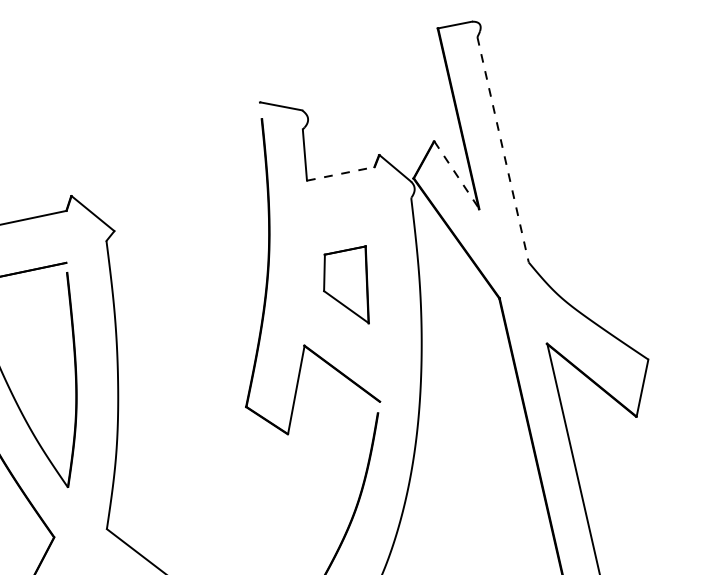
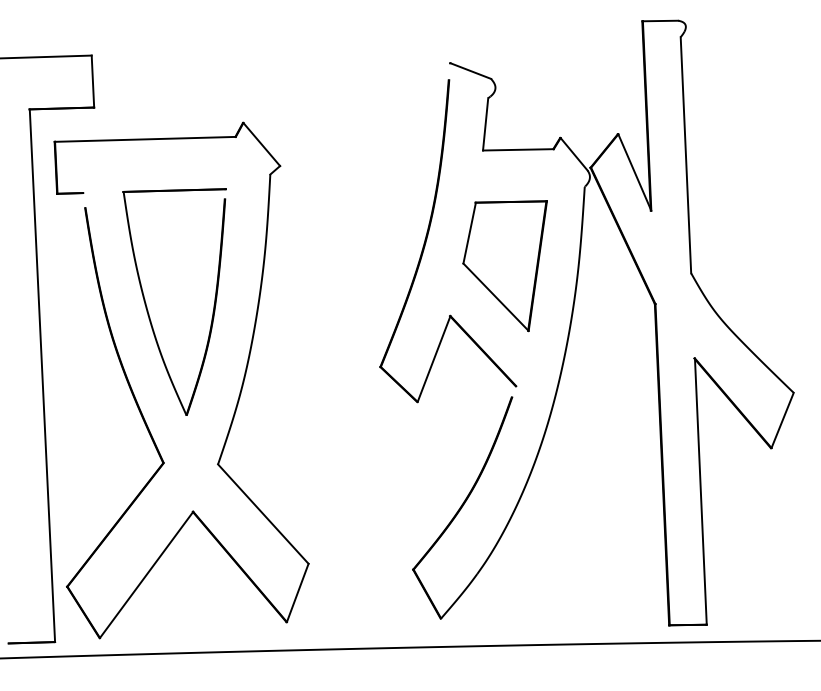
line: (502, 150) -> (685, 155), dashed -> solid
line: (340, 173) -> (518, 149), dashed -> solid
line: (456, 175) -> (634, 172), dashed -> solid
part: (347, 288) -> (504, 266), size x1.67

